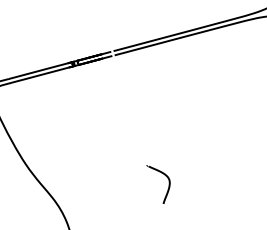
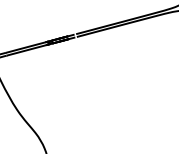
curve: (167, 184) -> (112, 123), removed

